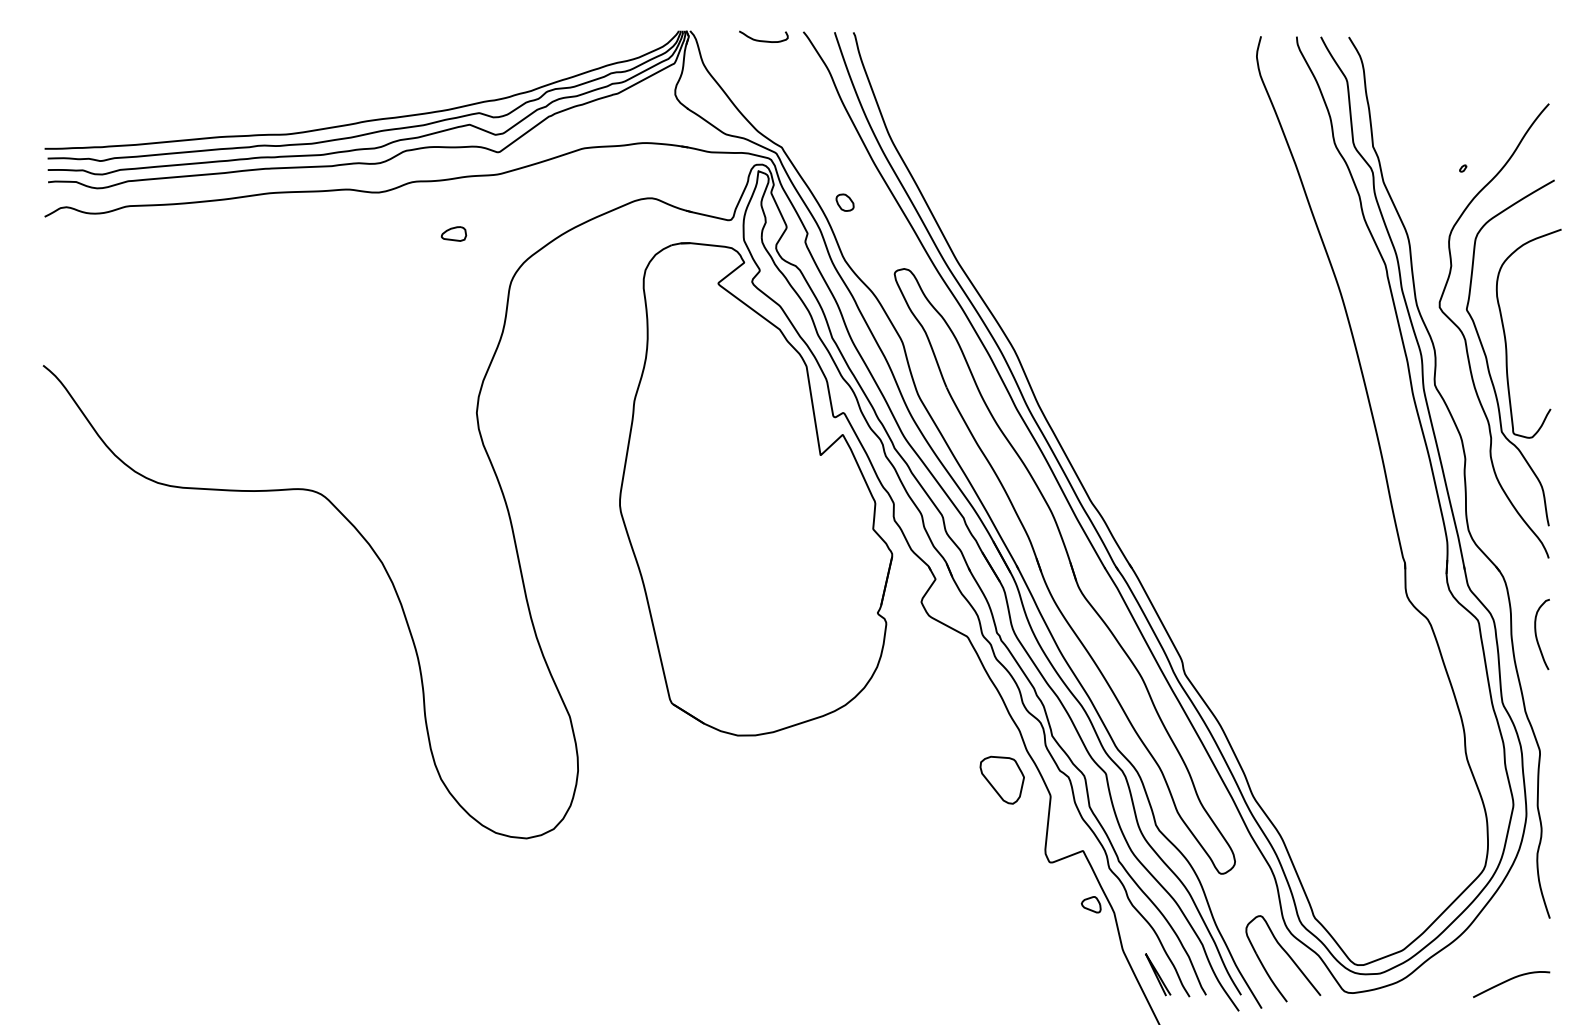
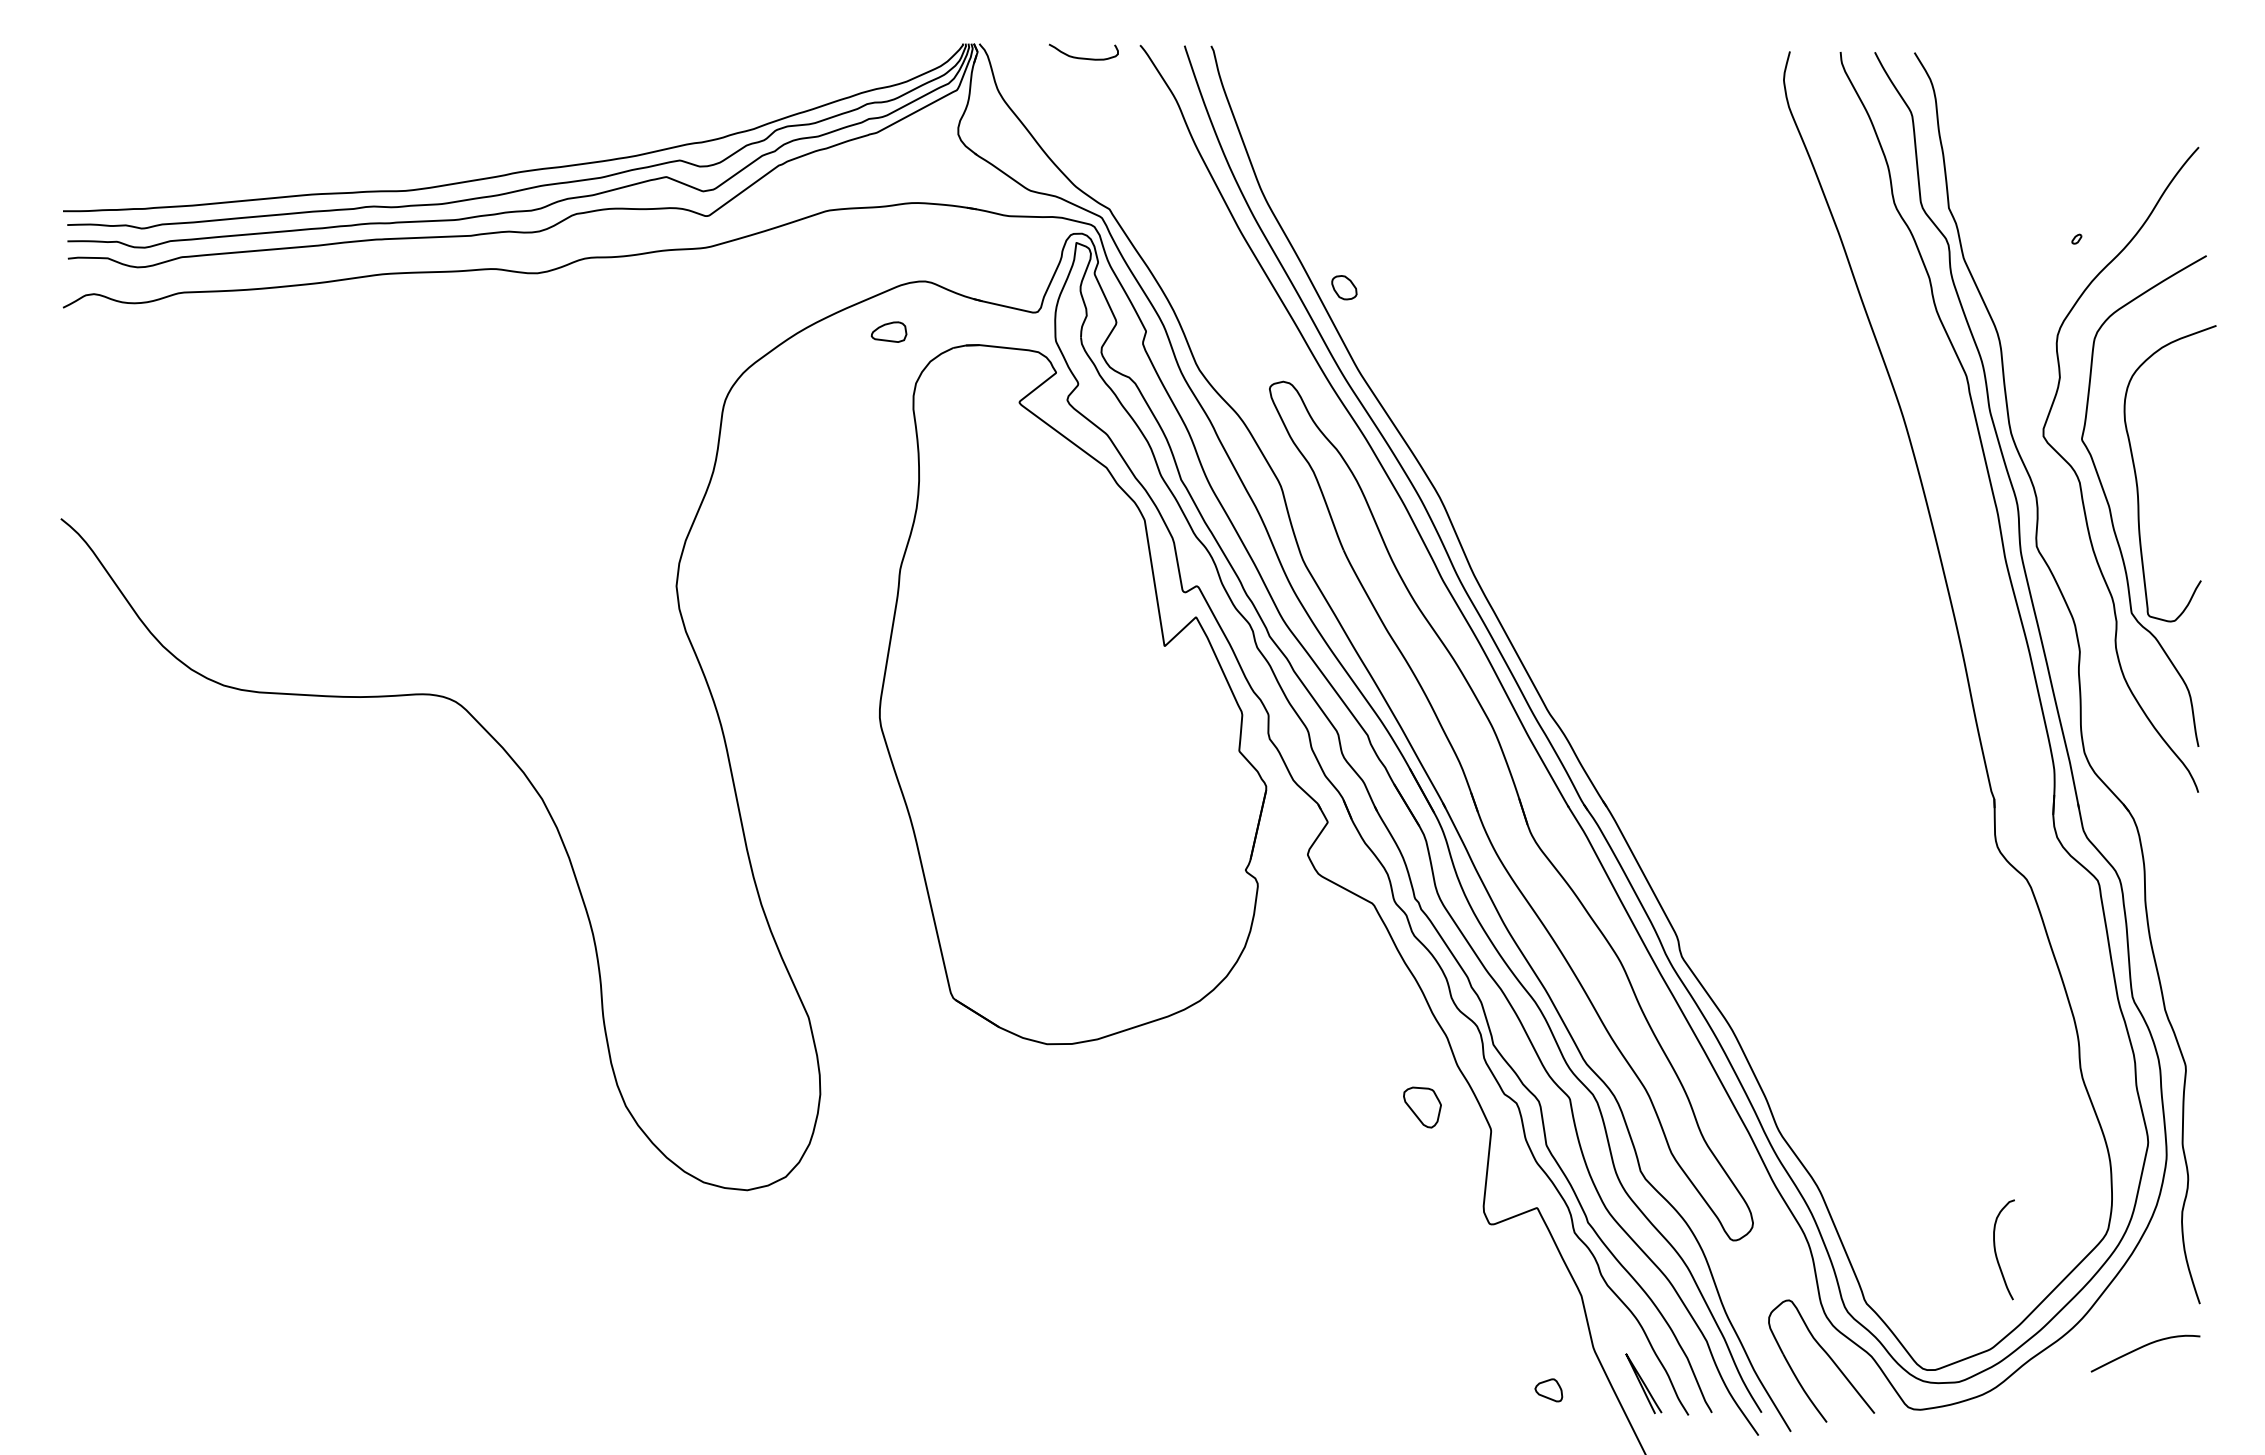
part: (845, 202) -> (1344, 287), moved
part: (453, 233) -> (888, 331), moved
curve: (1536, 635) -> (1996, 1251), moved
part: (1002, 780) -> (1422, 1107), size x0.6
part: (1091, 904) -> (1548, 1390), moved
curve: (1510, 980) -> (2143, 1347), moved

